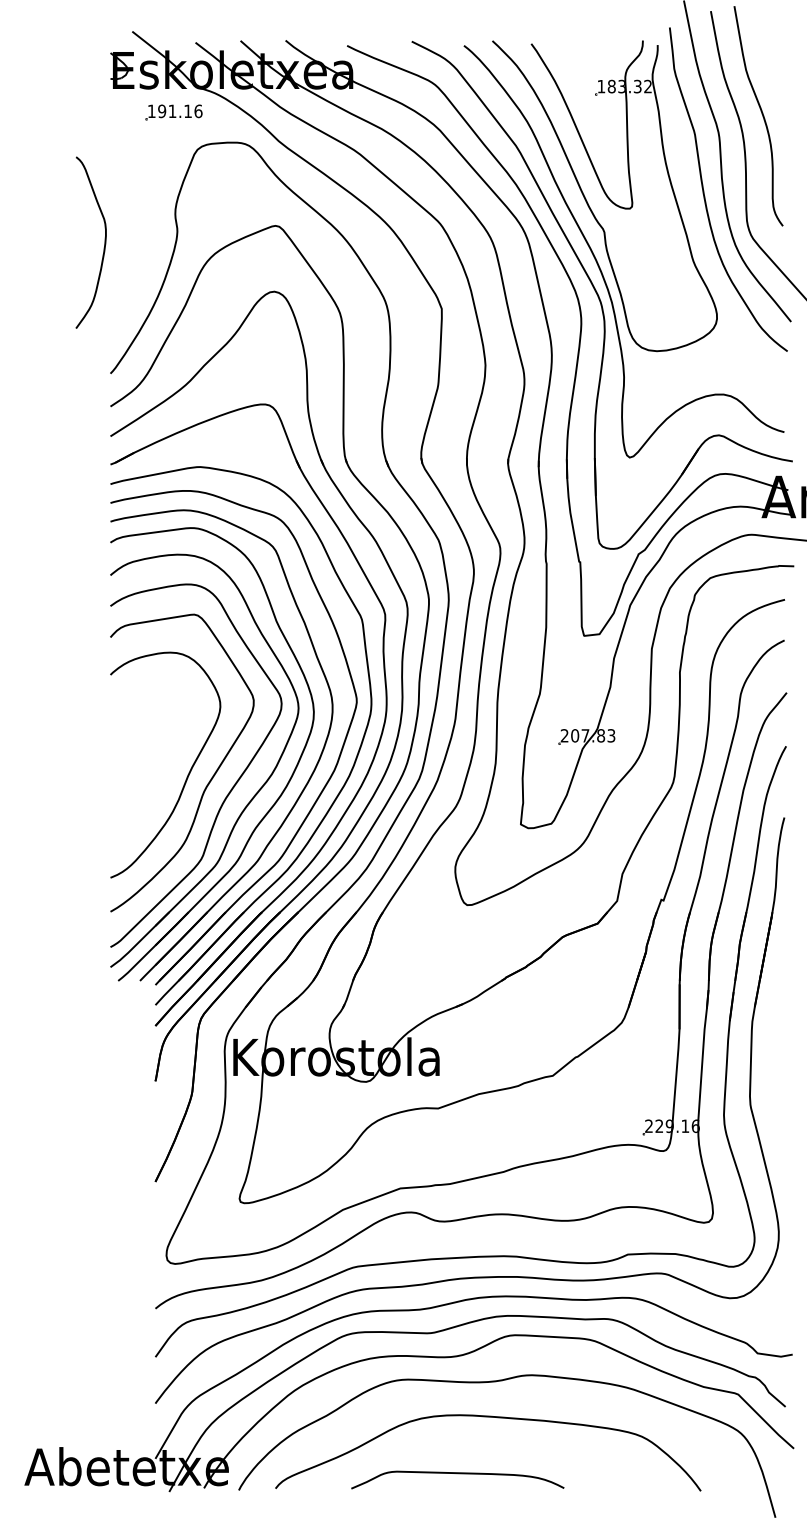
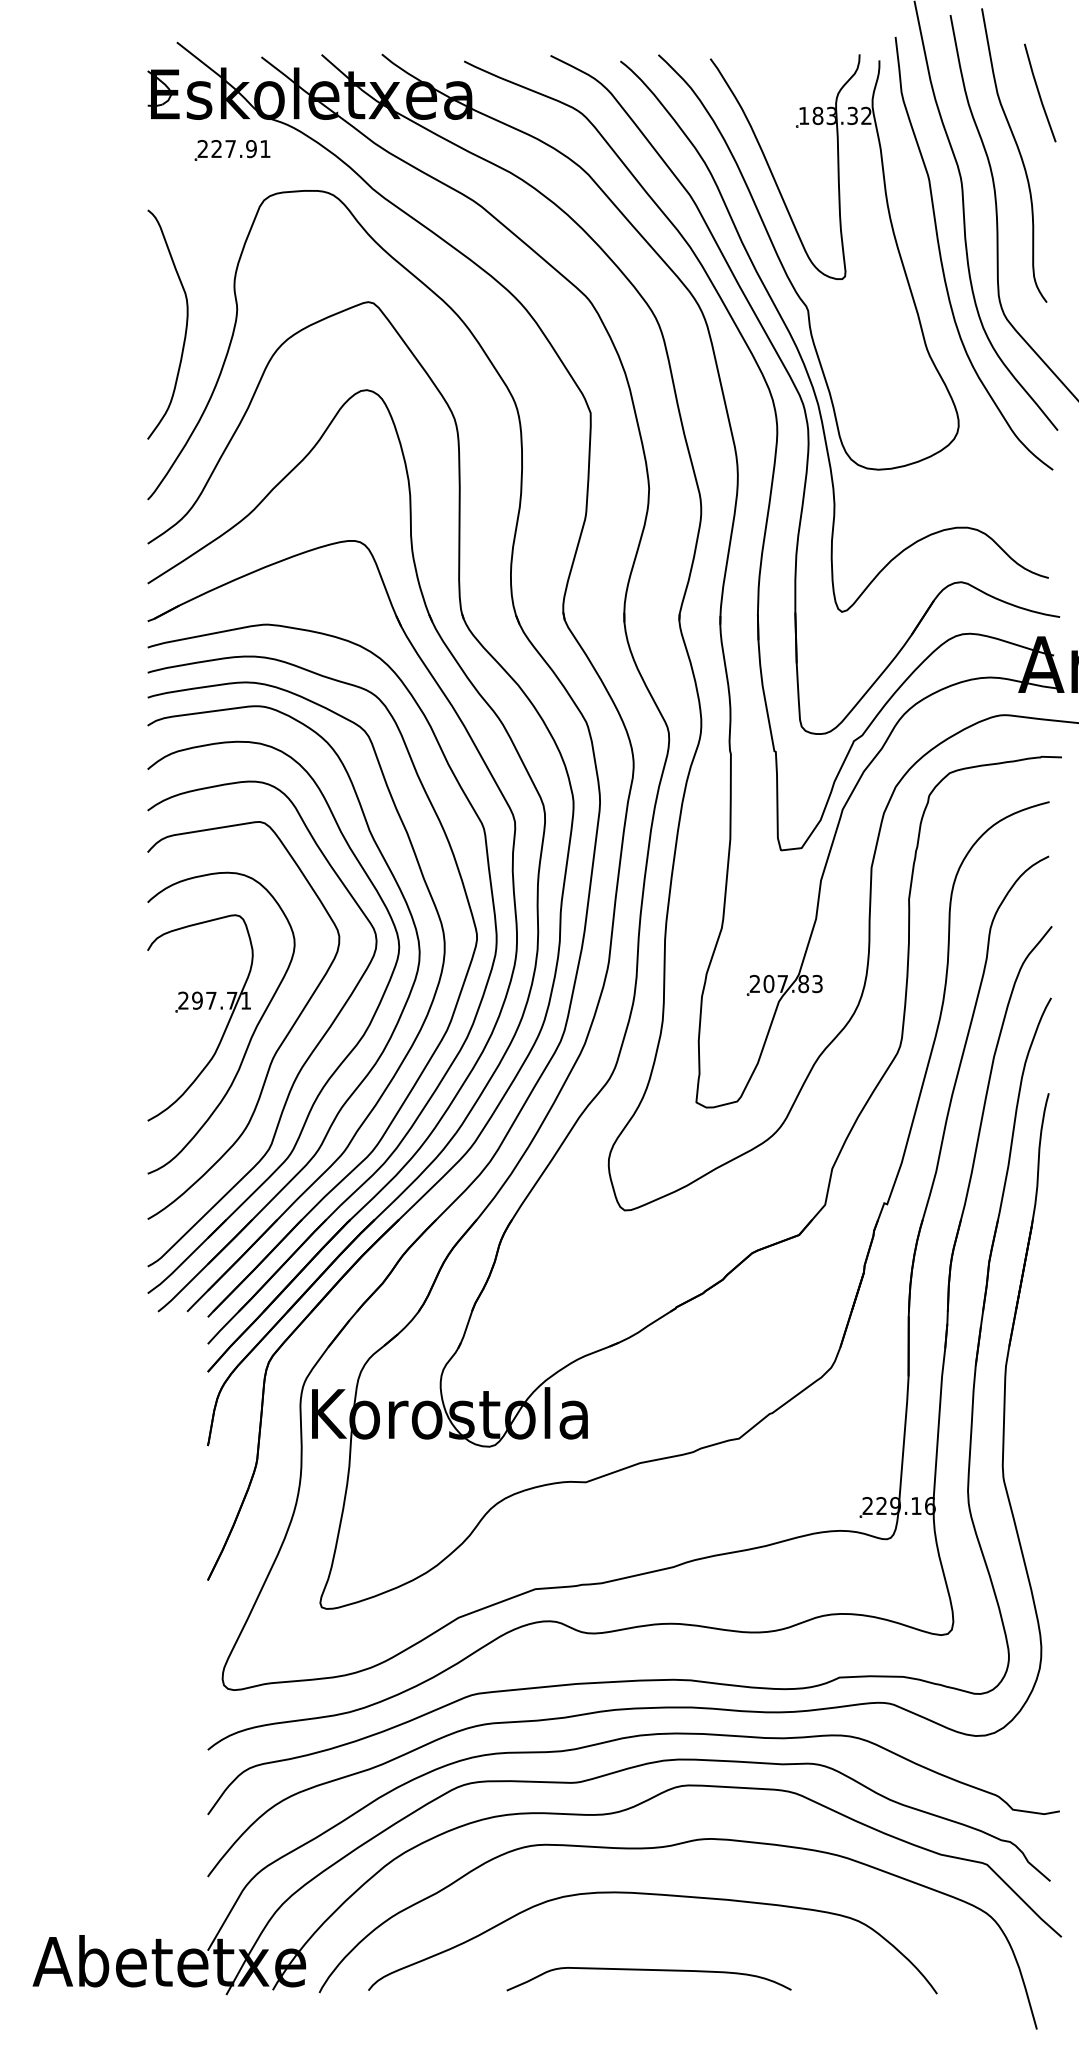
line: (777, 69) -> (1039, 92), added
text: (174, 111) -> (233, 149), 191.16 -> 227.91
curve: (104, 244) -> (185, 326), moved
part: (148, 754) -> (198, 1009), added
curve: (457, 1473) -> (648, 1970), moved

